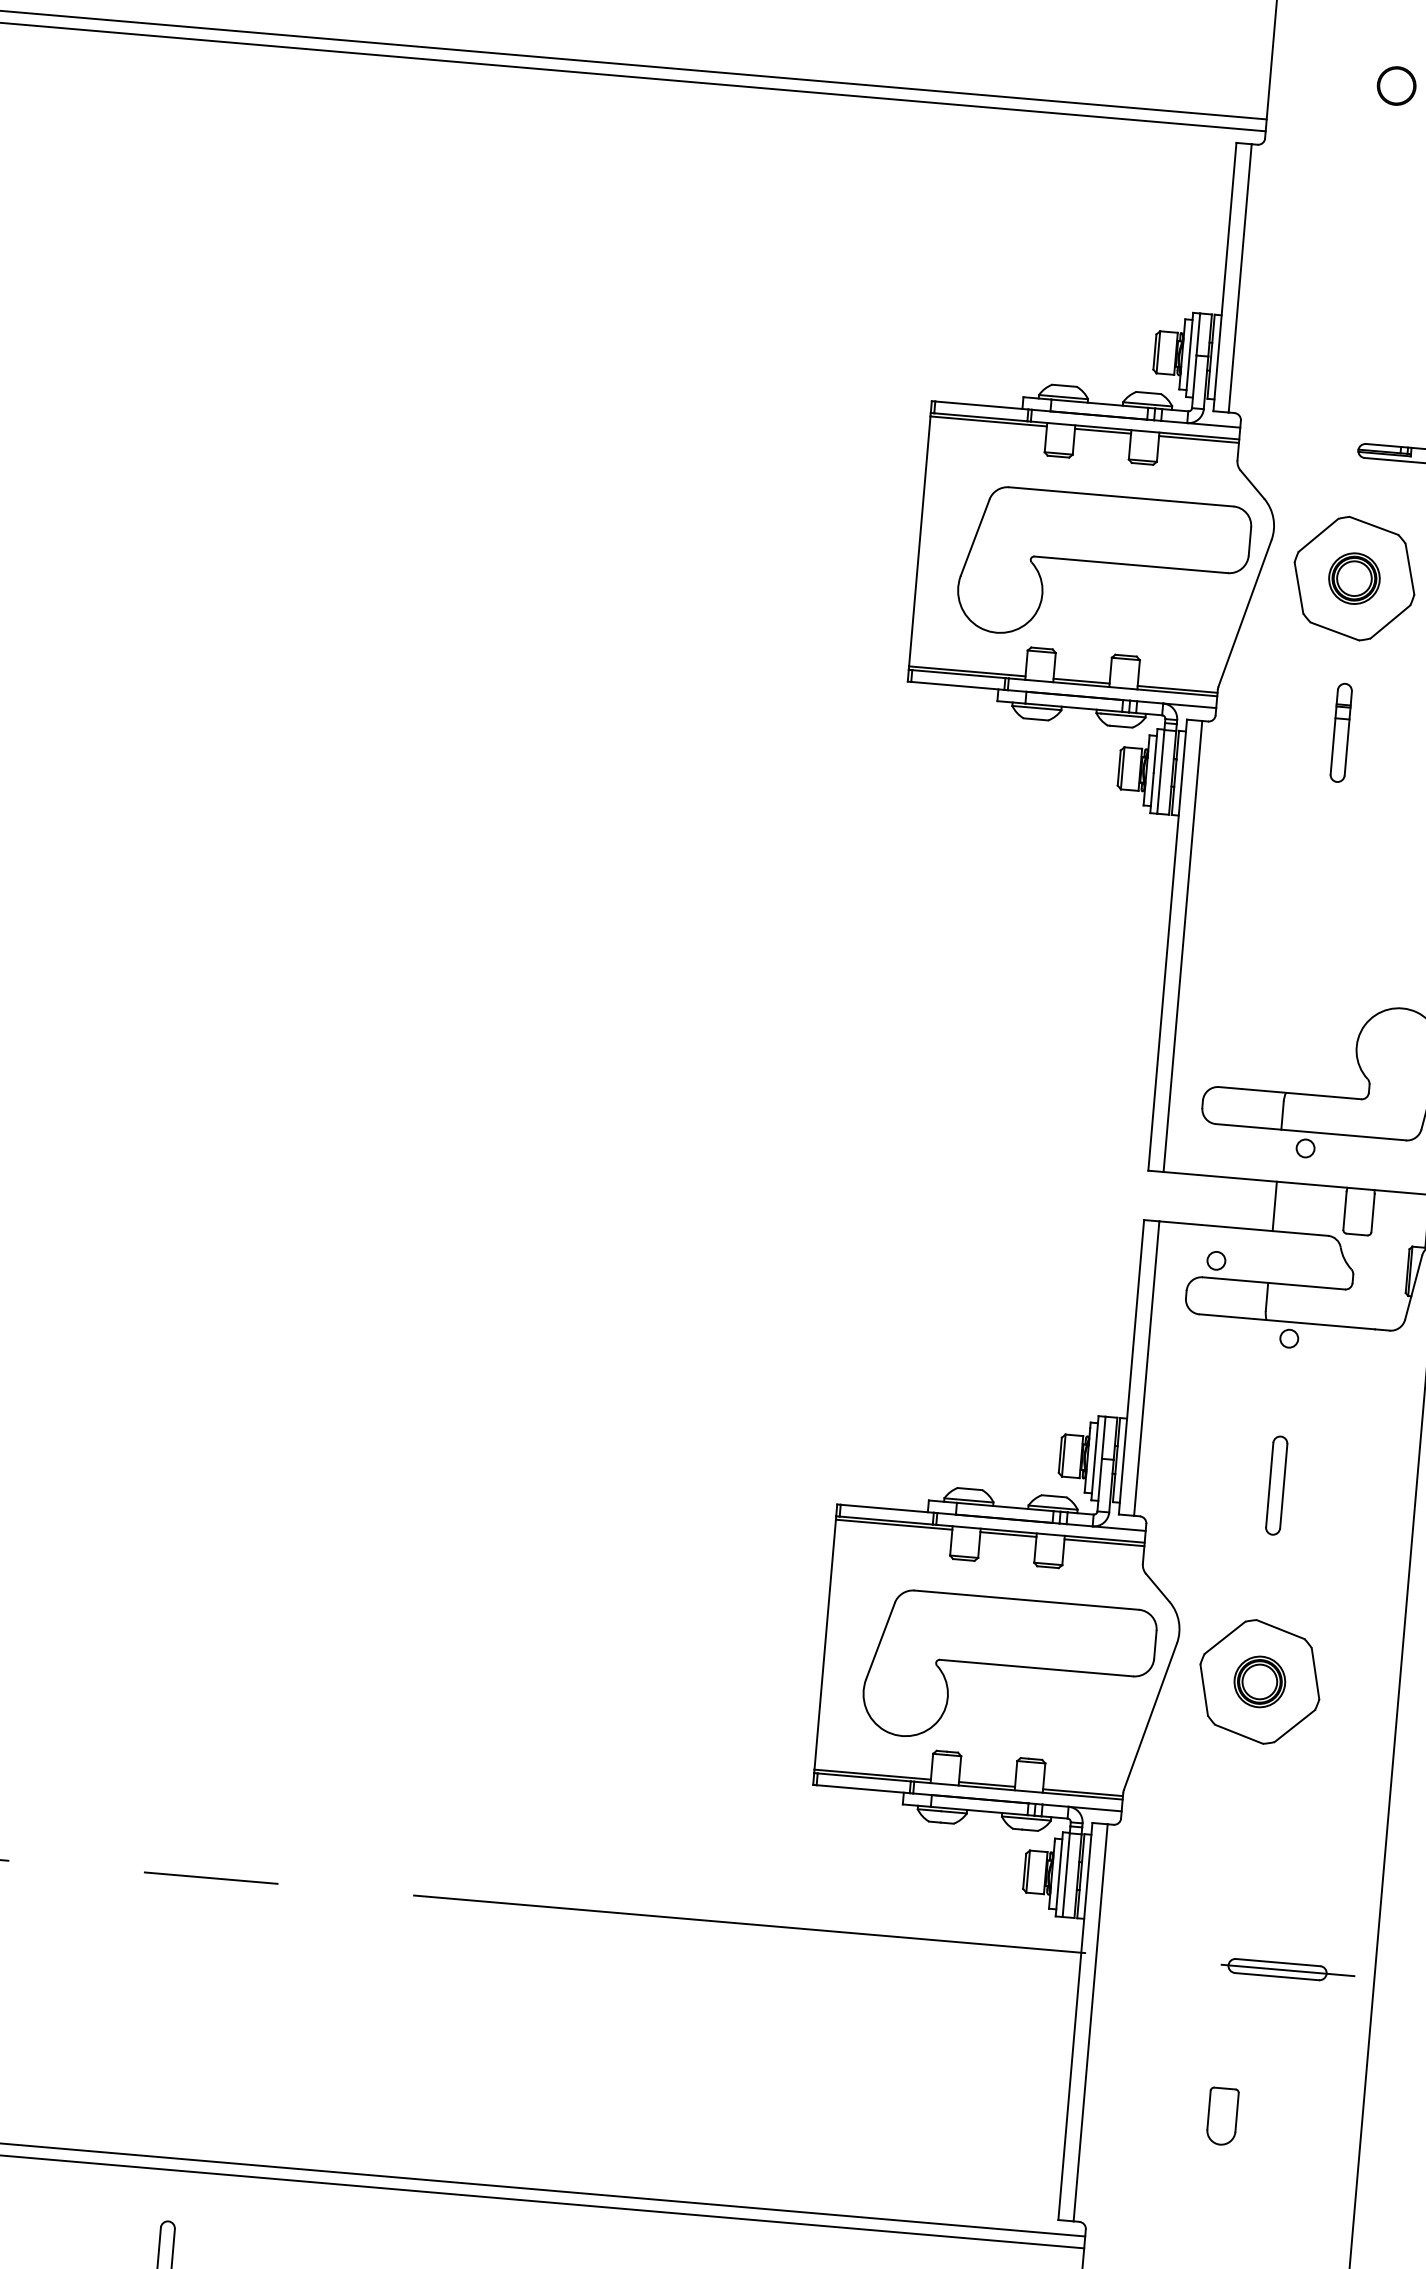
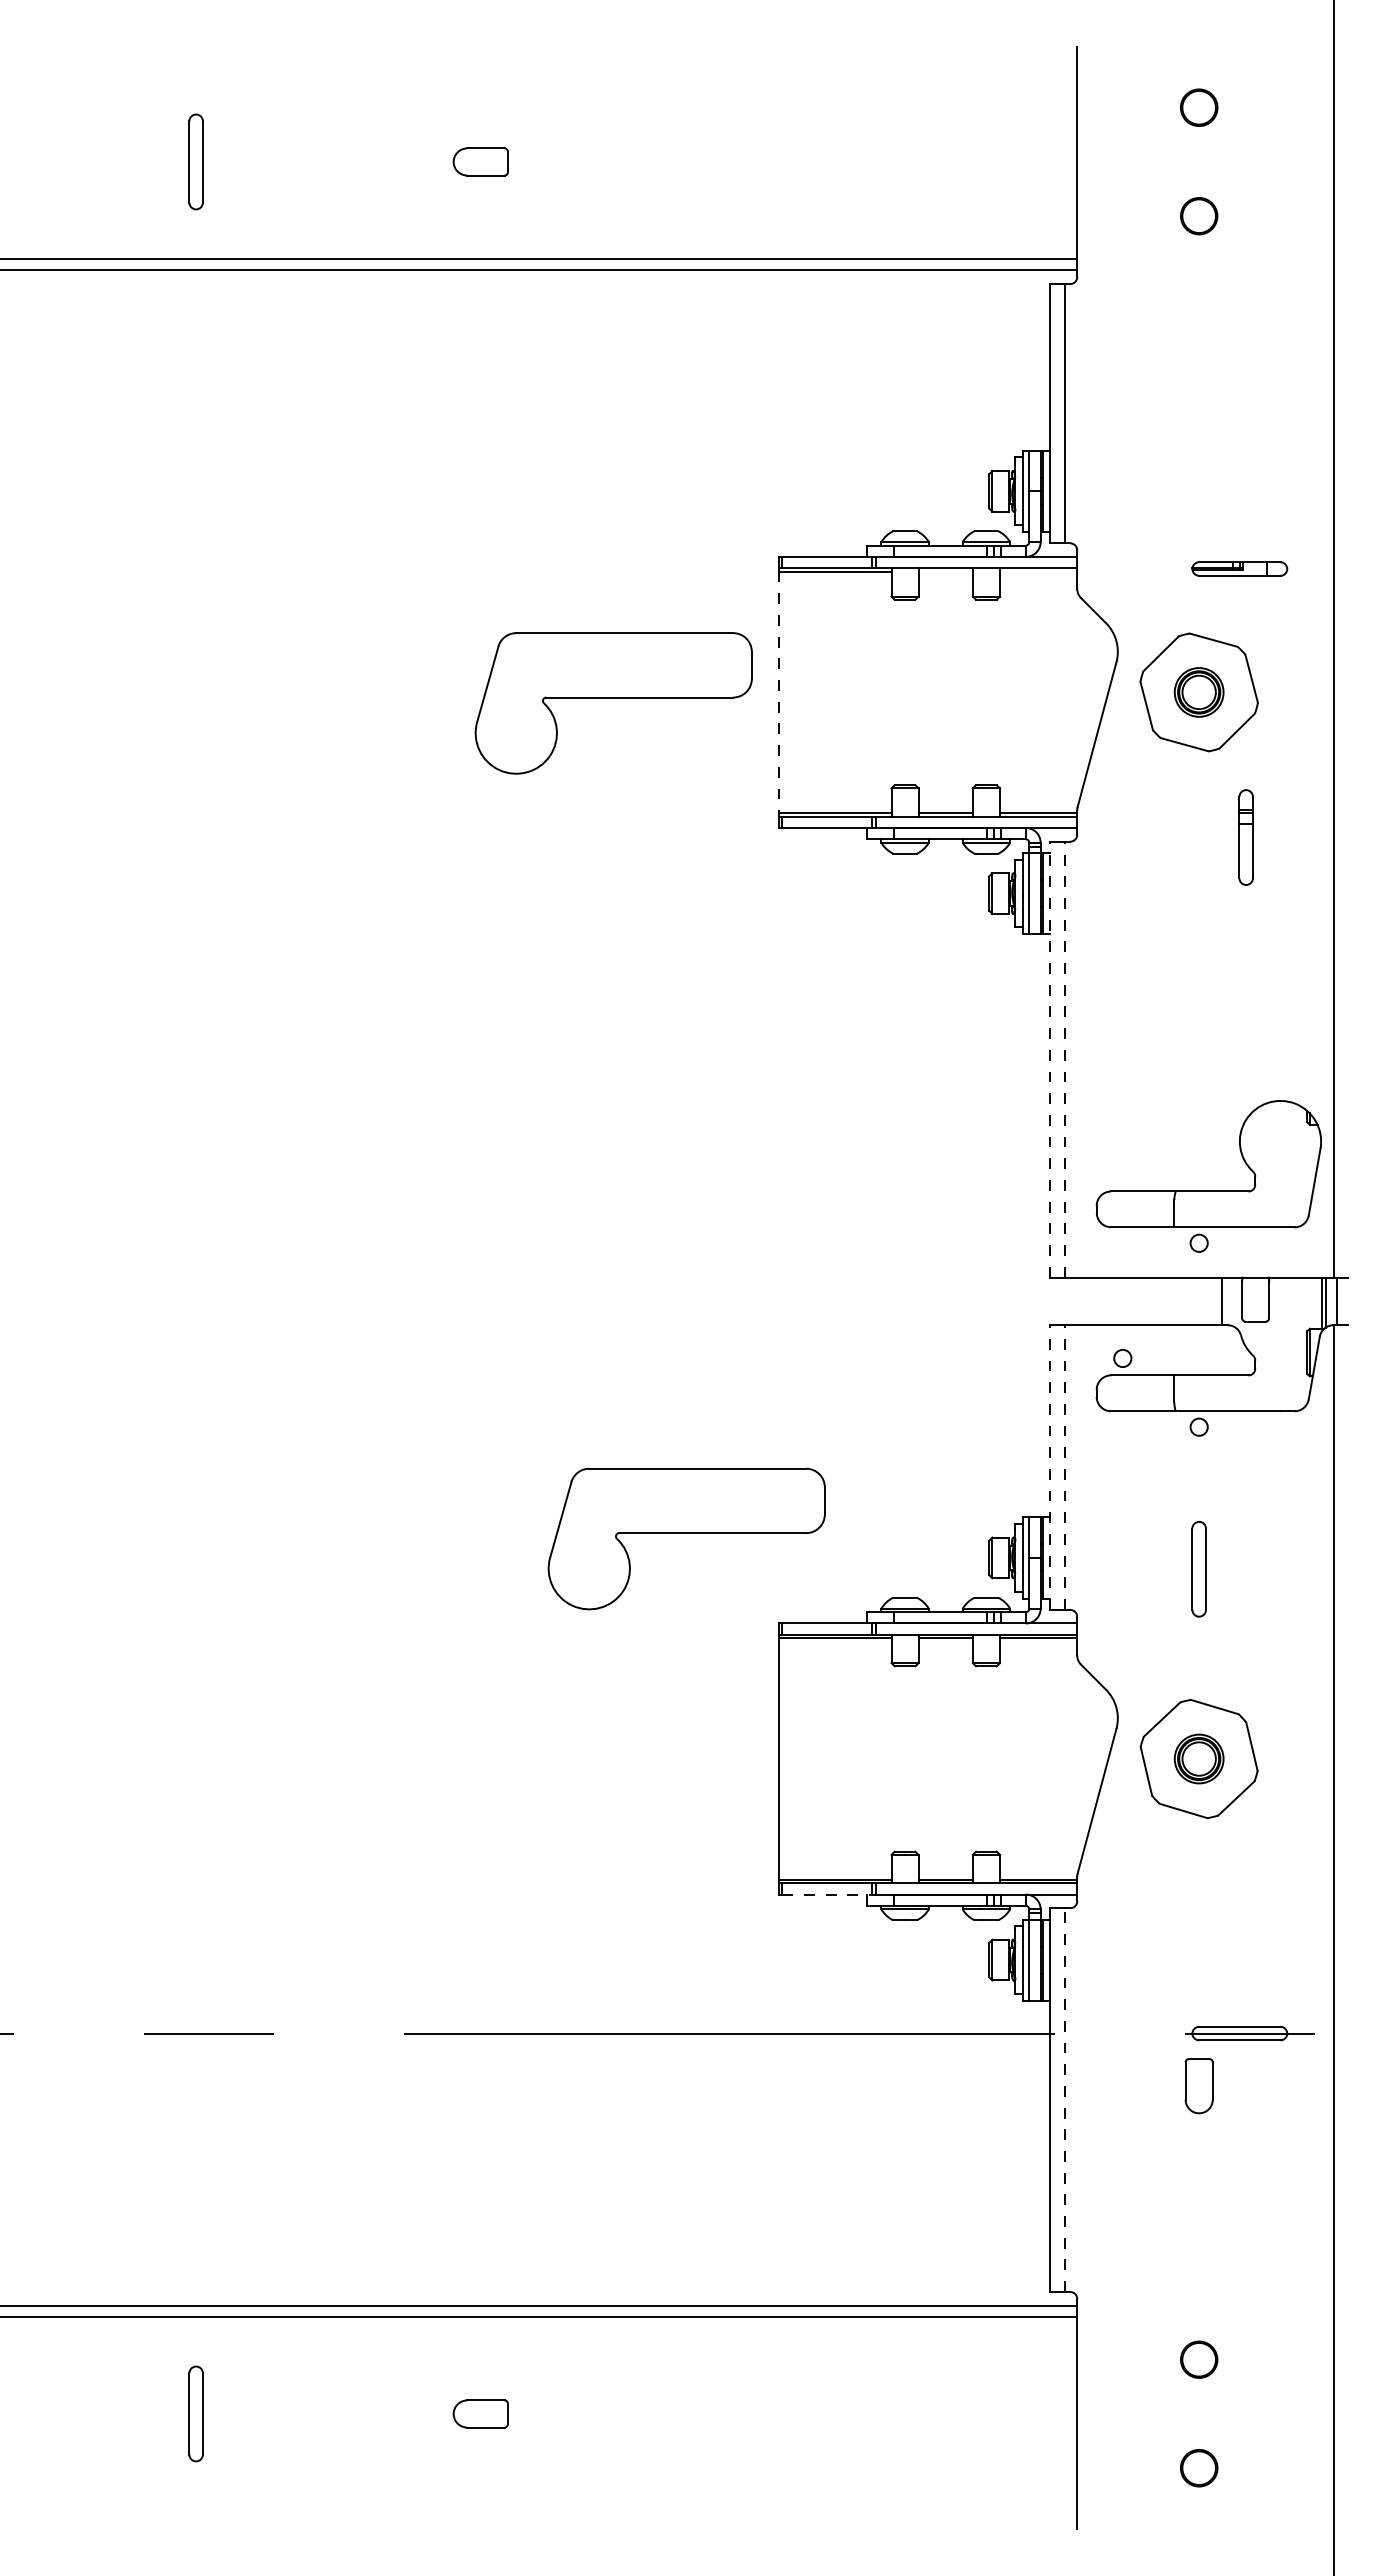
line: (1102, 431) -> (945, 571), removed
line: (1198, 439) -> (1038, 571), removed
line: (919, 541) -> (778, 692), solid -> dashed
part: (1103, 568) -> (613, 703), moved
part: (1340, 732) -> (1245, 837), moved
line: (1168, 945) -> (1050, 1059), solid -> dashed
line: (1182, 946) -> (1064, 1059), solid -> dashed
line: (1274, 1206) -> (1222, 1301), moved
line: (1131, 1367) -> (1050, 1467), solid -> dashed
line: (1146, 1368) -> (1064, 1467), solid -> dashed
part: (1008, 1671) -> (686, 1538), moved
line: (863, 1789) -> (827, 1894), solid -> dashed
line: (1090, 2023) -> (1064, 2100), solid -> dashed
part: (1221, 2116) -> (1198, 2086), moved

